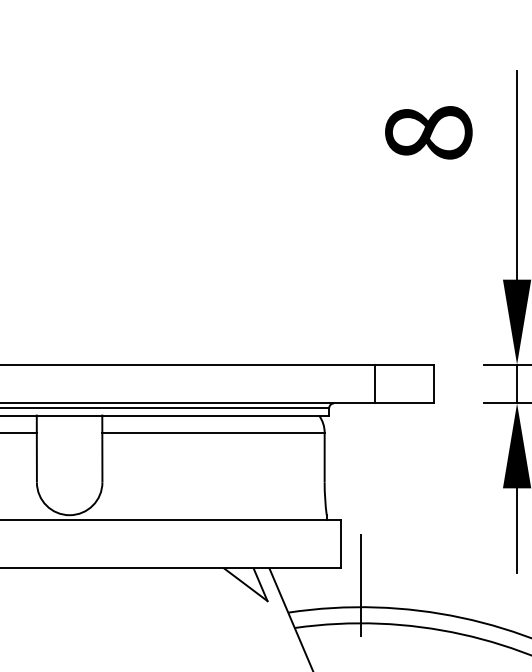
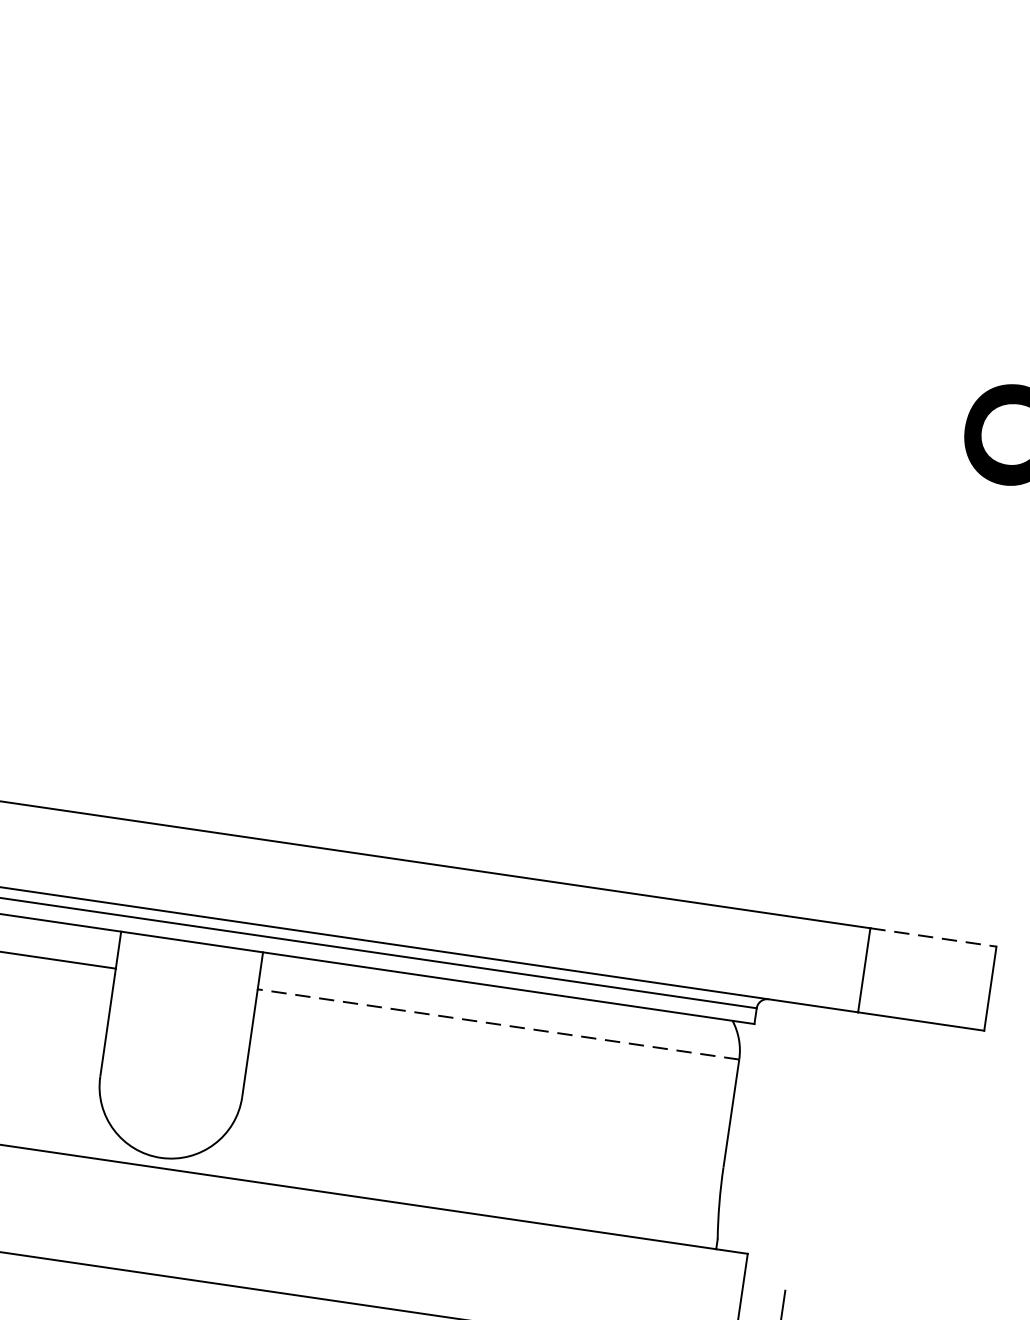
line: (404, 364) -> (933, 937), solid -> dashed
line: (213, 432) -> (498, 1024), solid -> dashed

